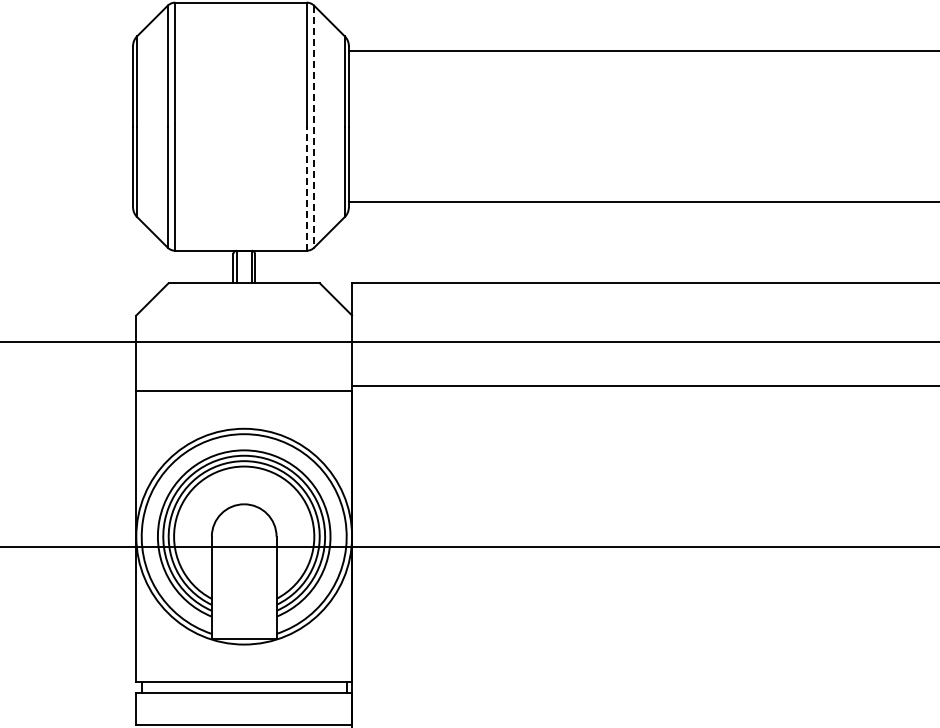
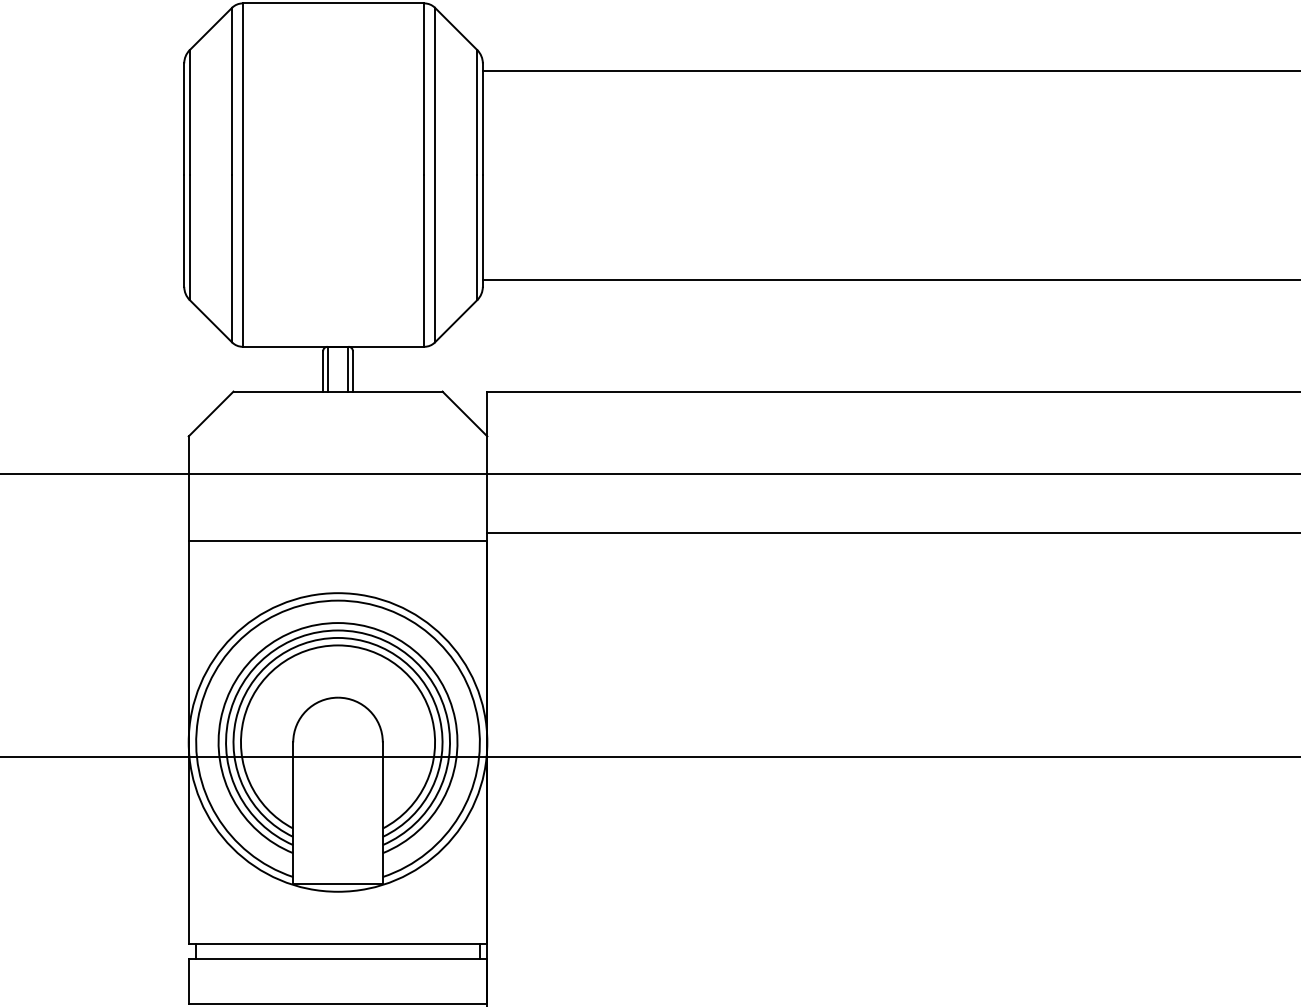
line: (314, 126) -> (435, 174), dashed -> solid
line: (306, 188) -> (424, 260), dashed -> solid

